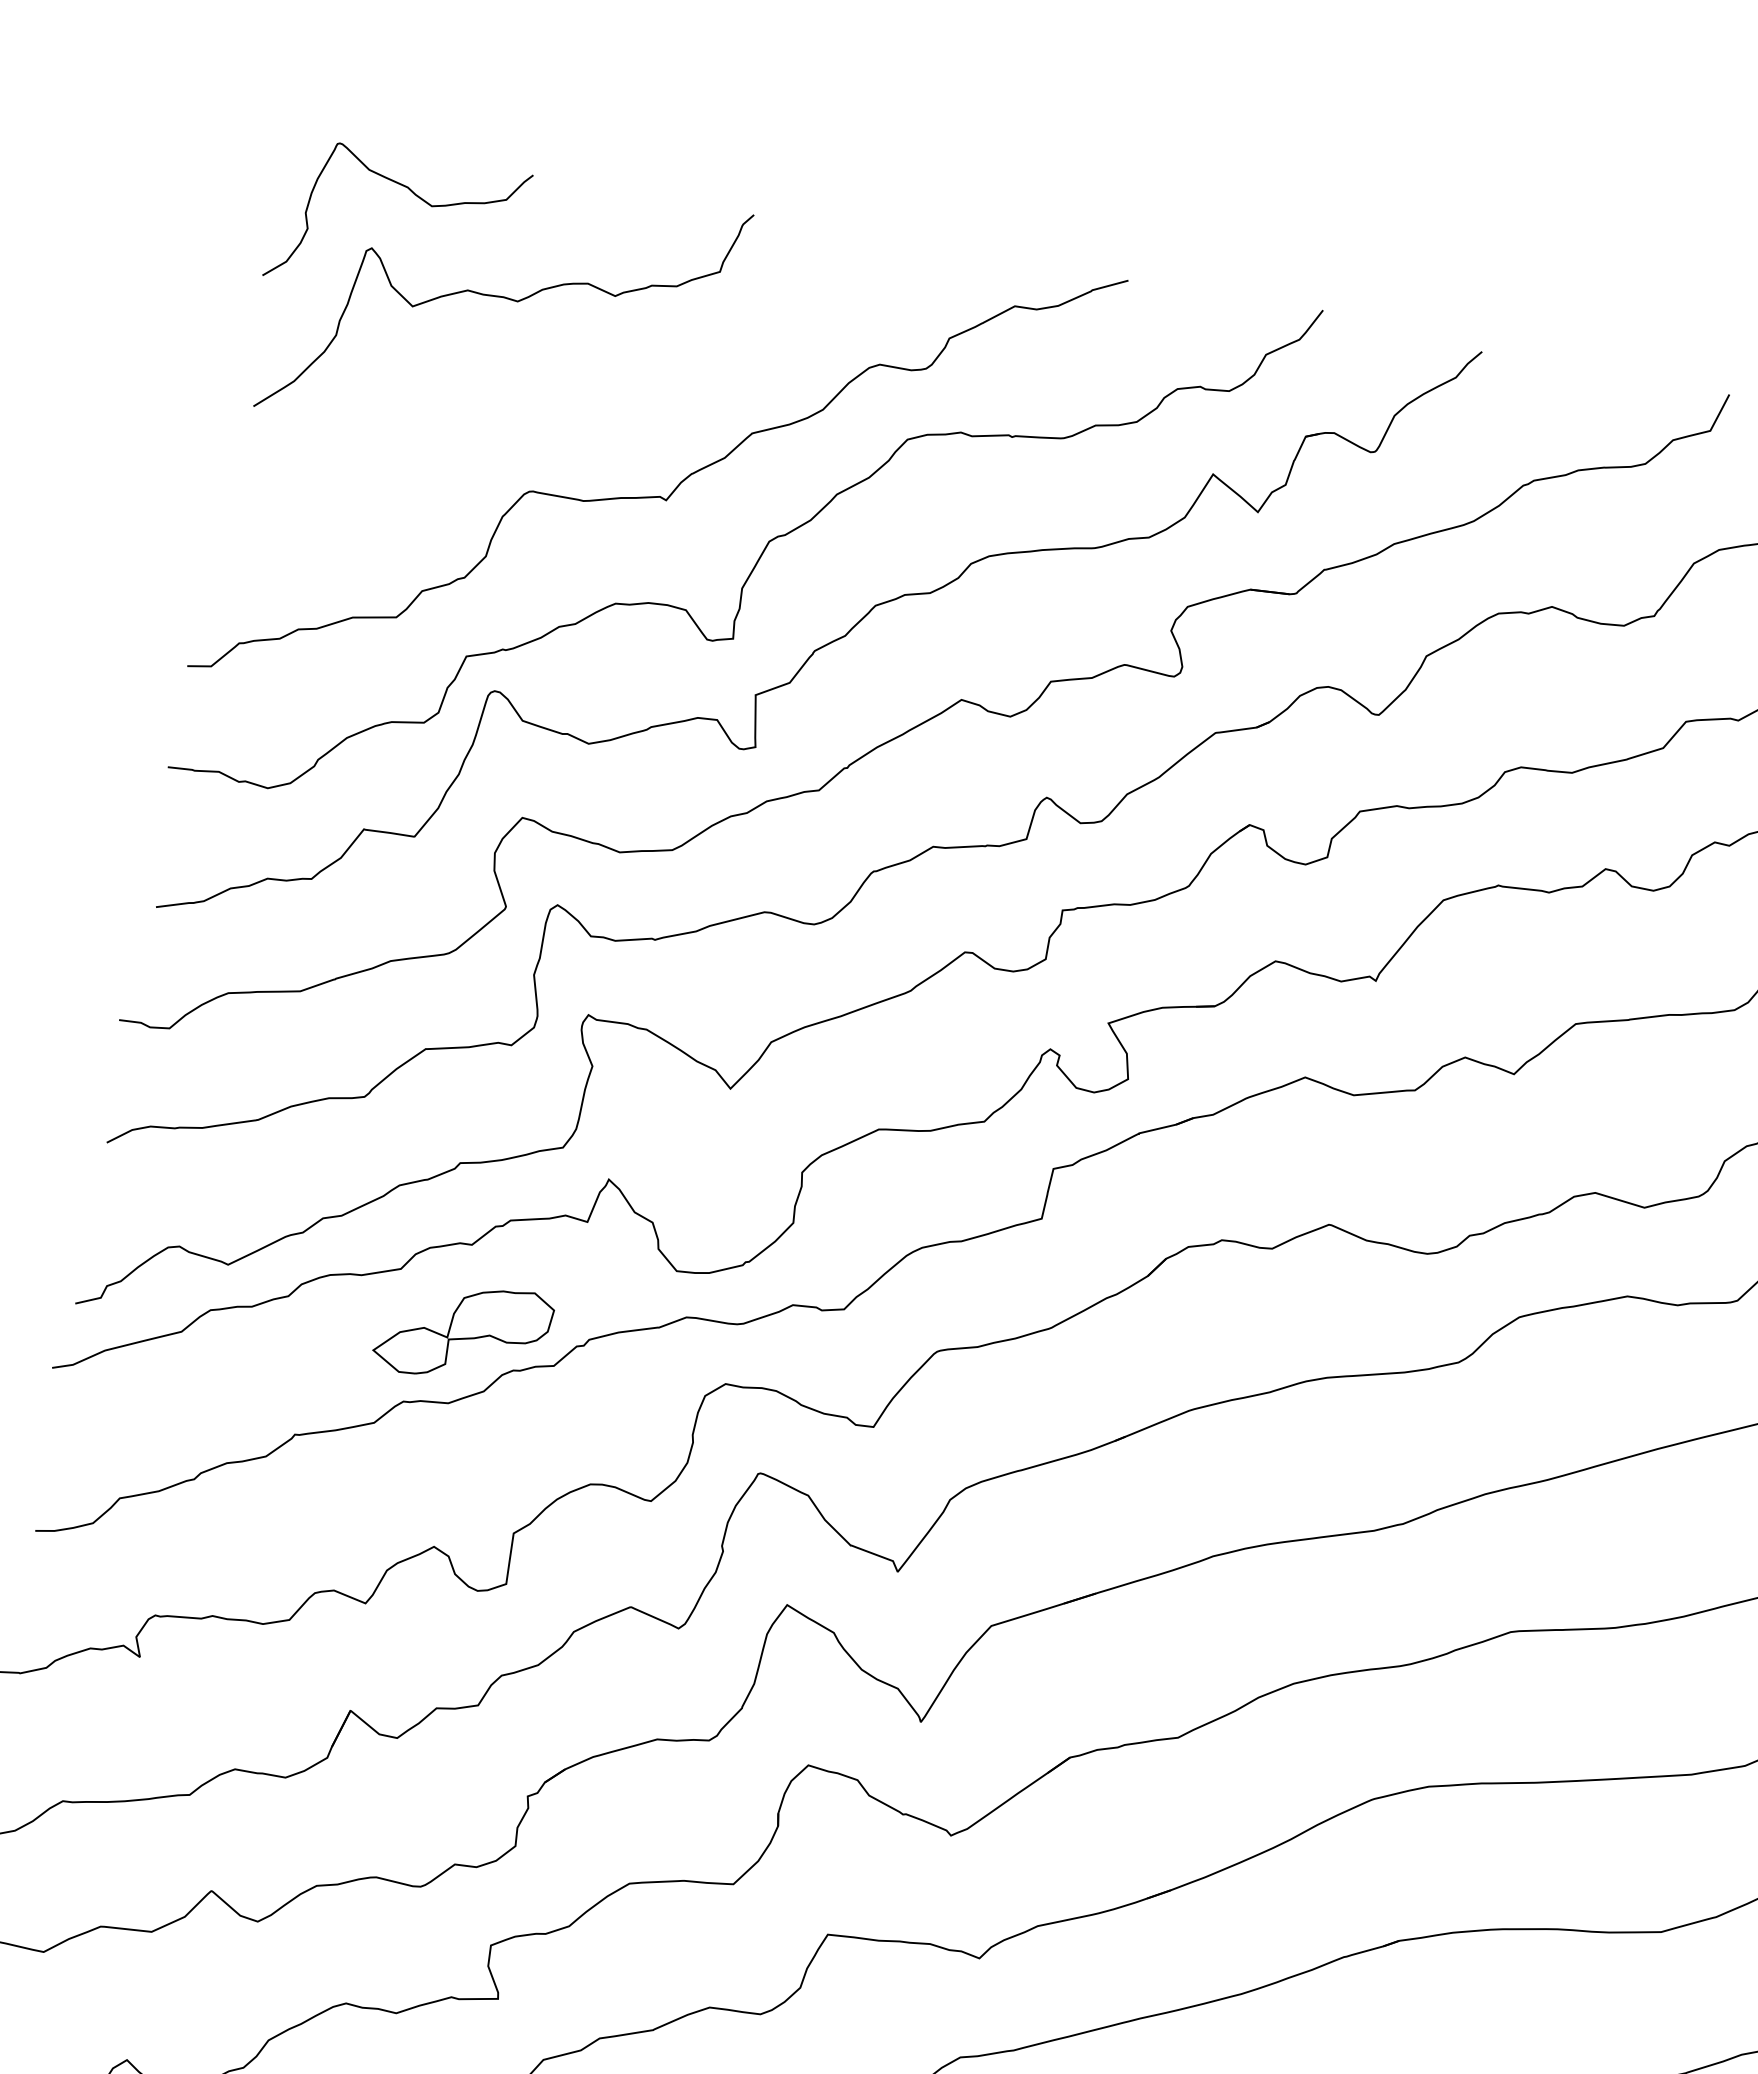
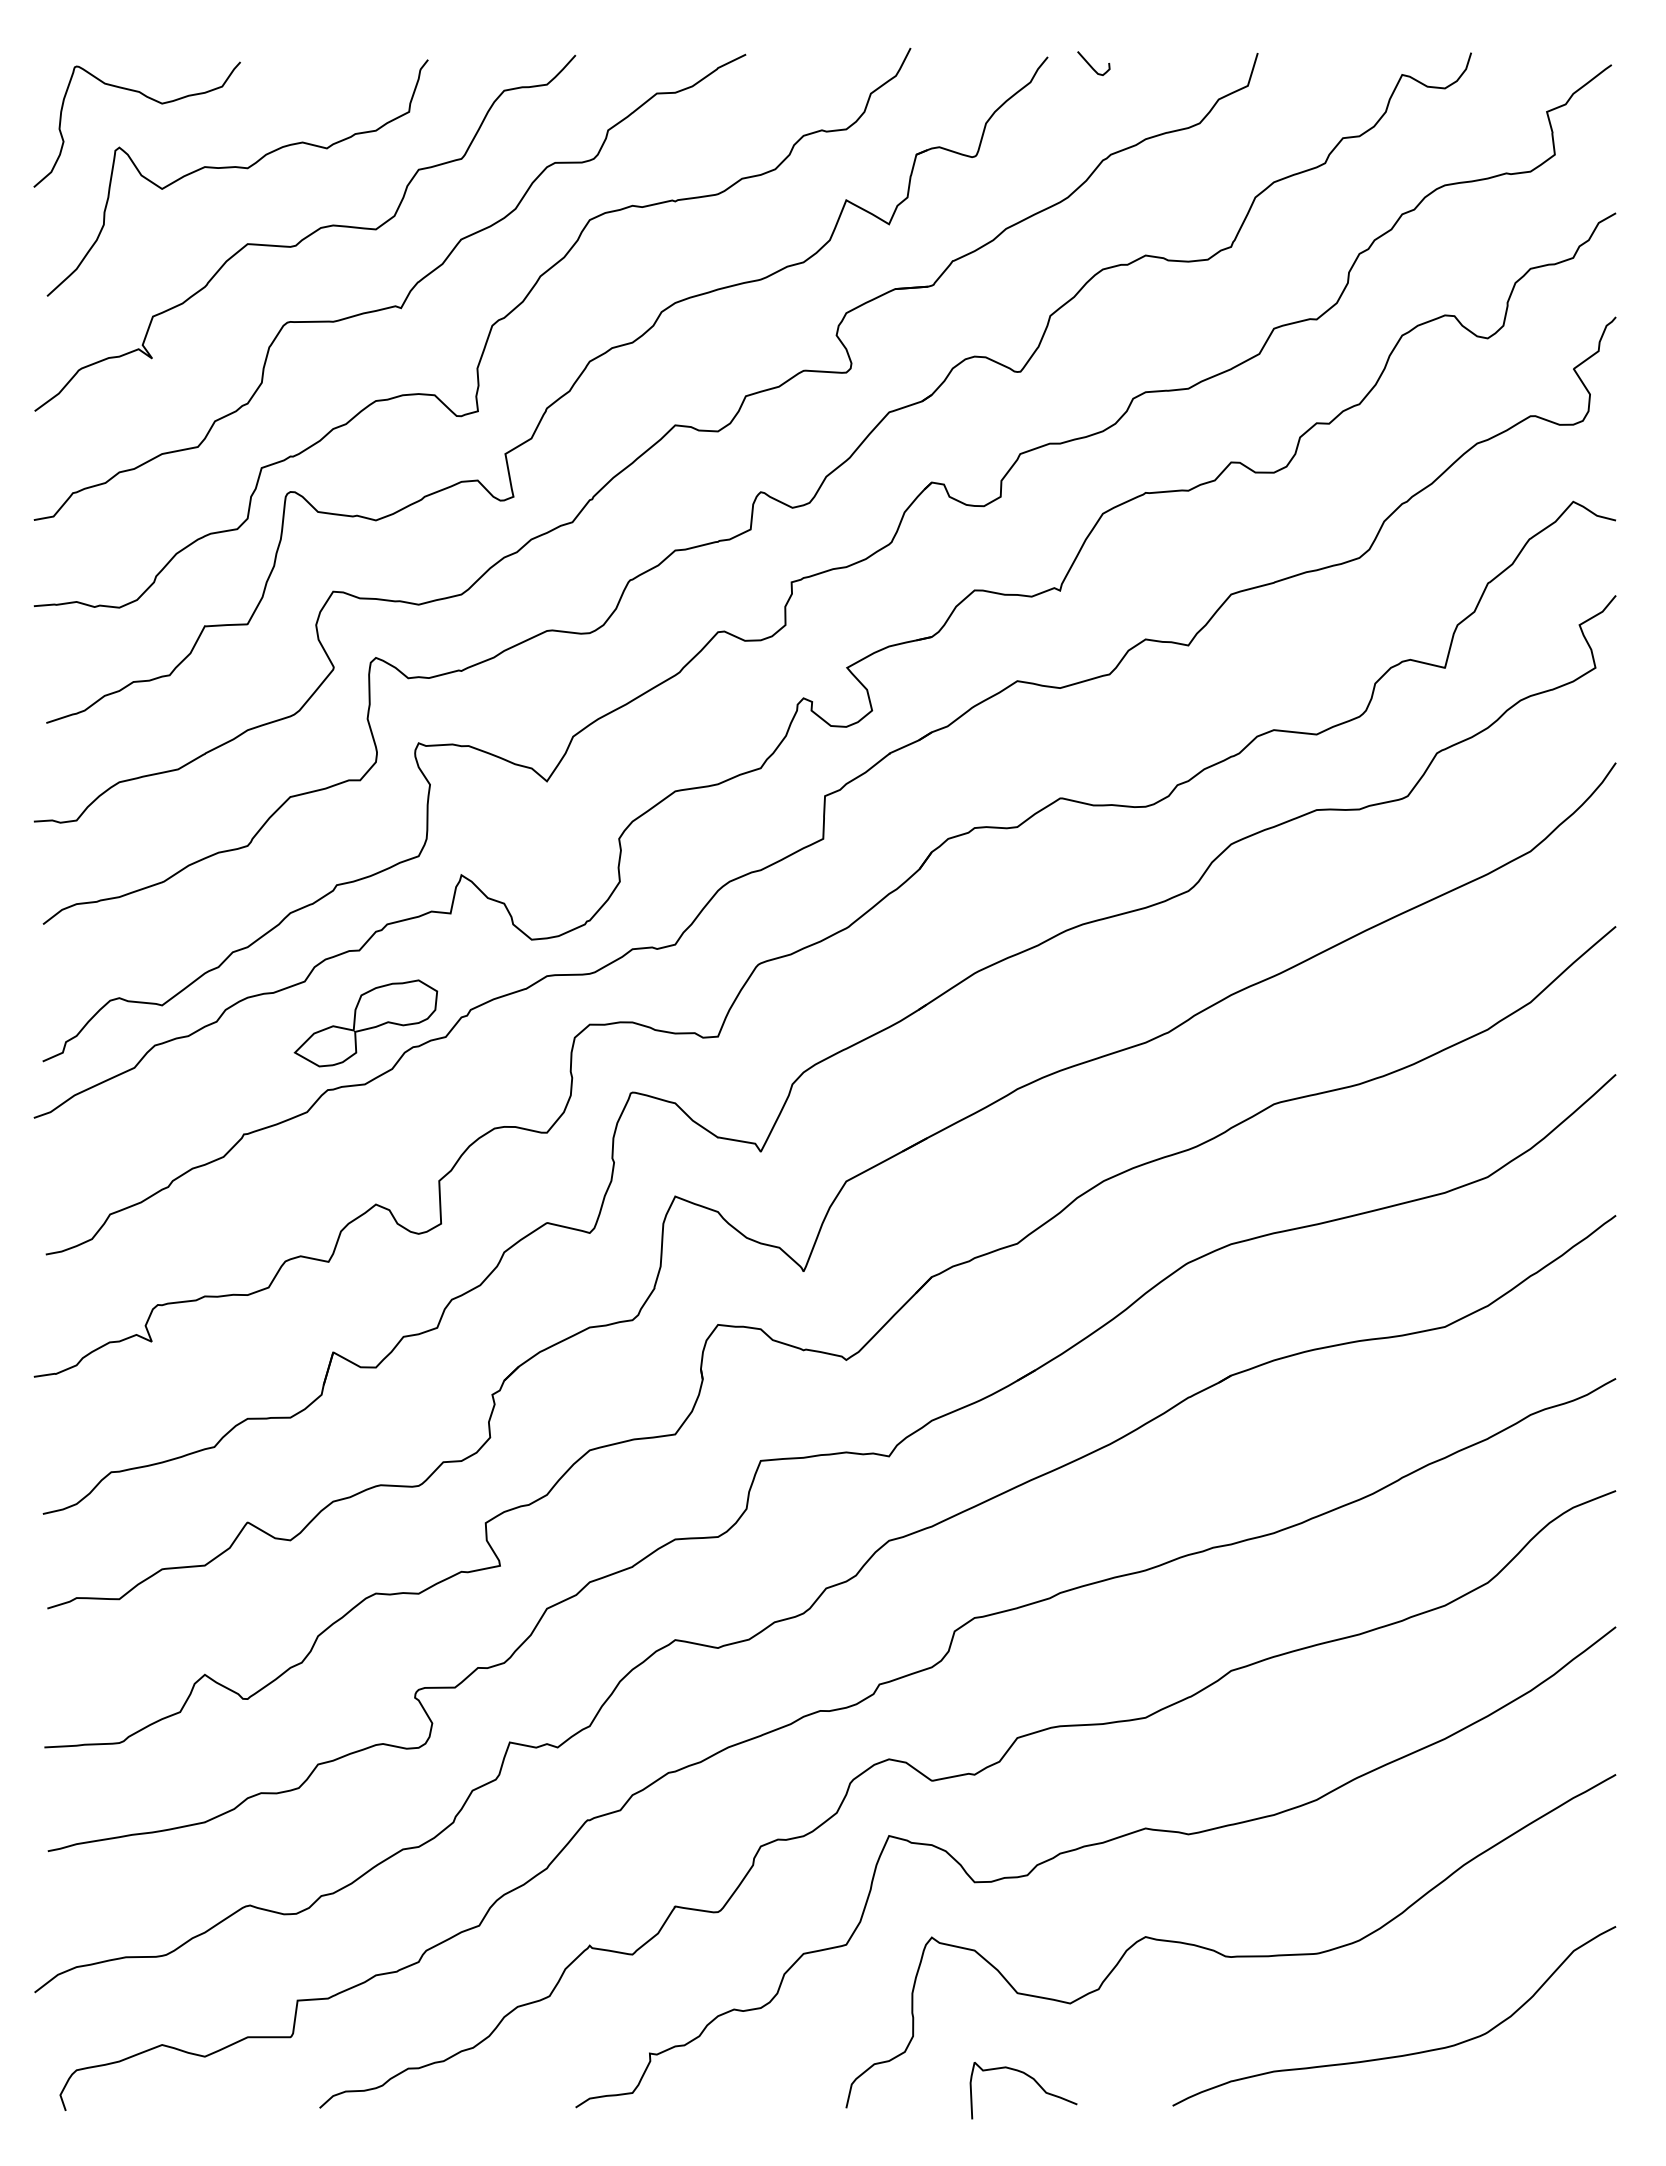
curve: (1531, 371) -> (1091, 65), added
curve: (574, 392) -> (308, 234), added

